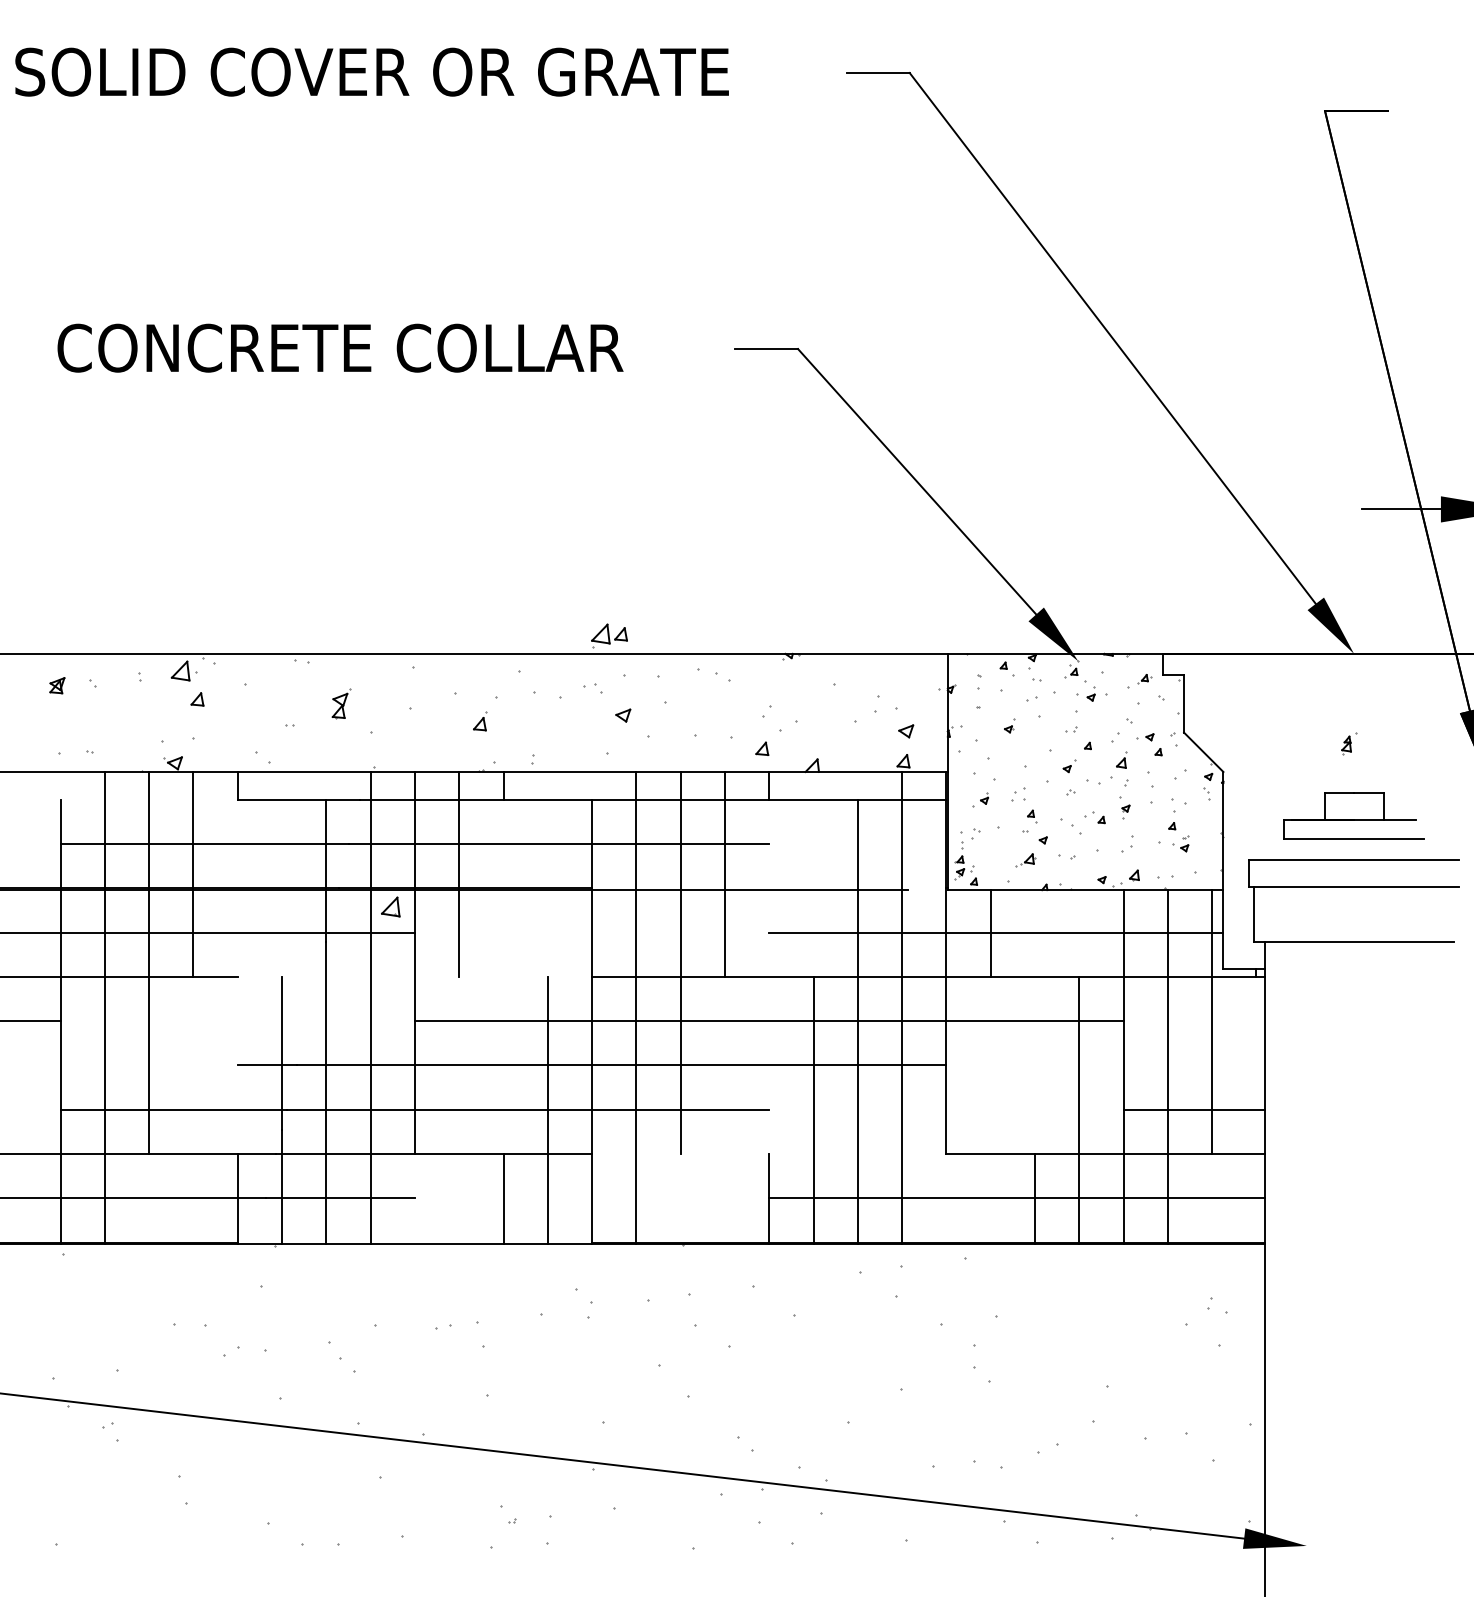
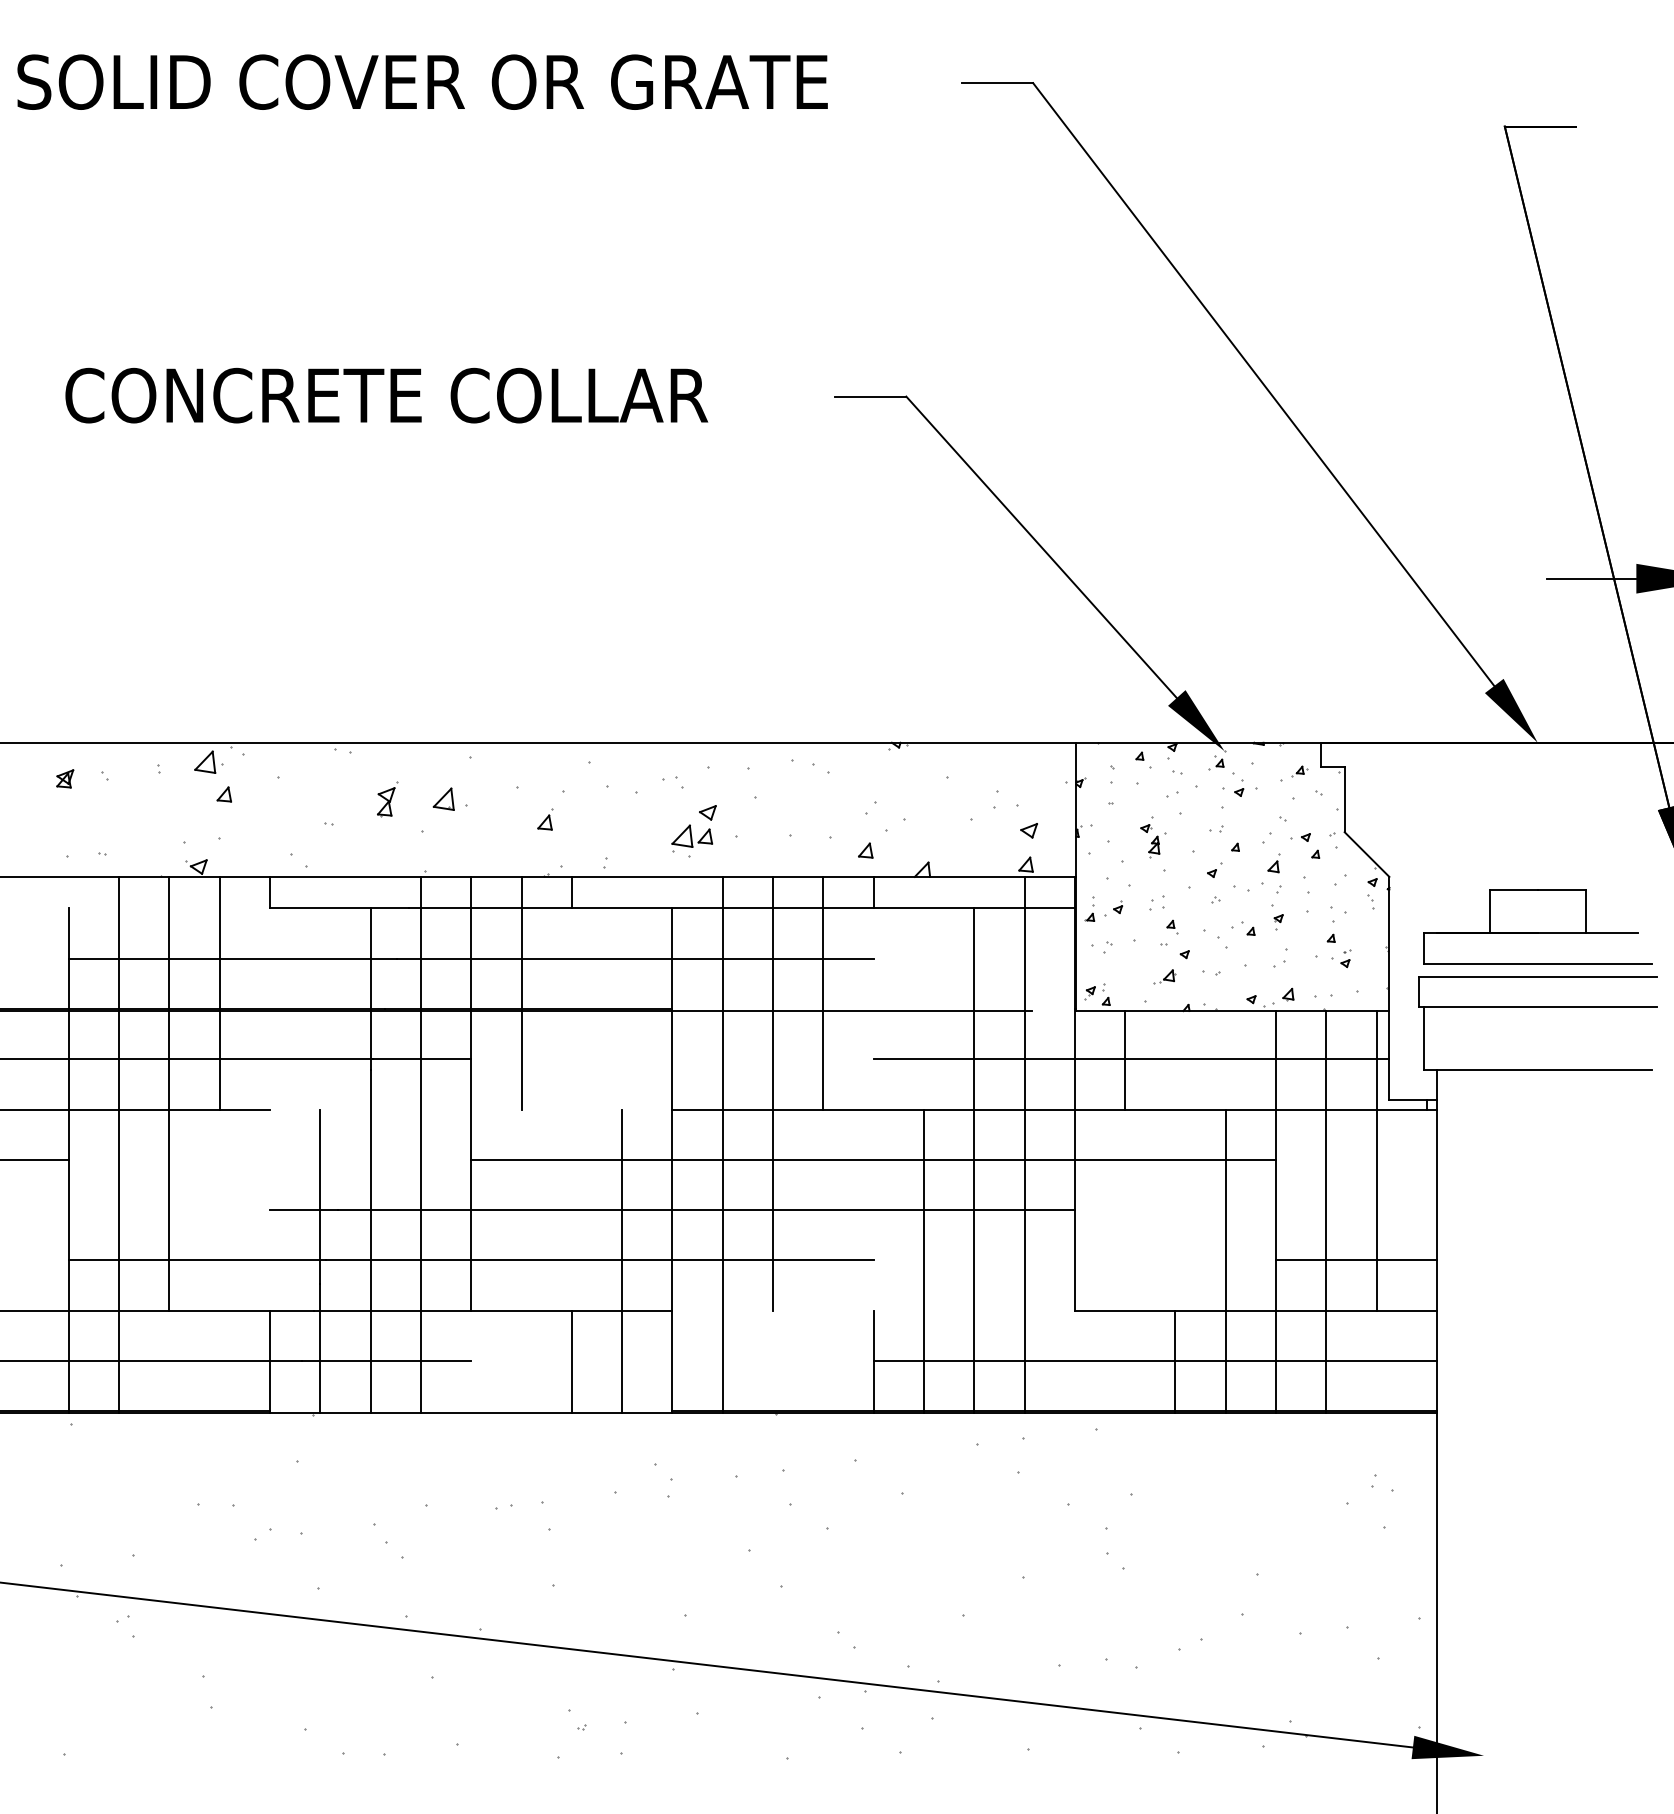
part: (609, 636) -> (692, 838), moved
part: (1349, 744) -> (1157, 845), moved
part: (1353, 815) -> (1537, 926), size x1.43
part: (959, 851) -> (1089, 908), moved
part: (390, 906) -> (443, 798), moved

